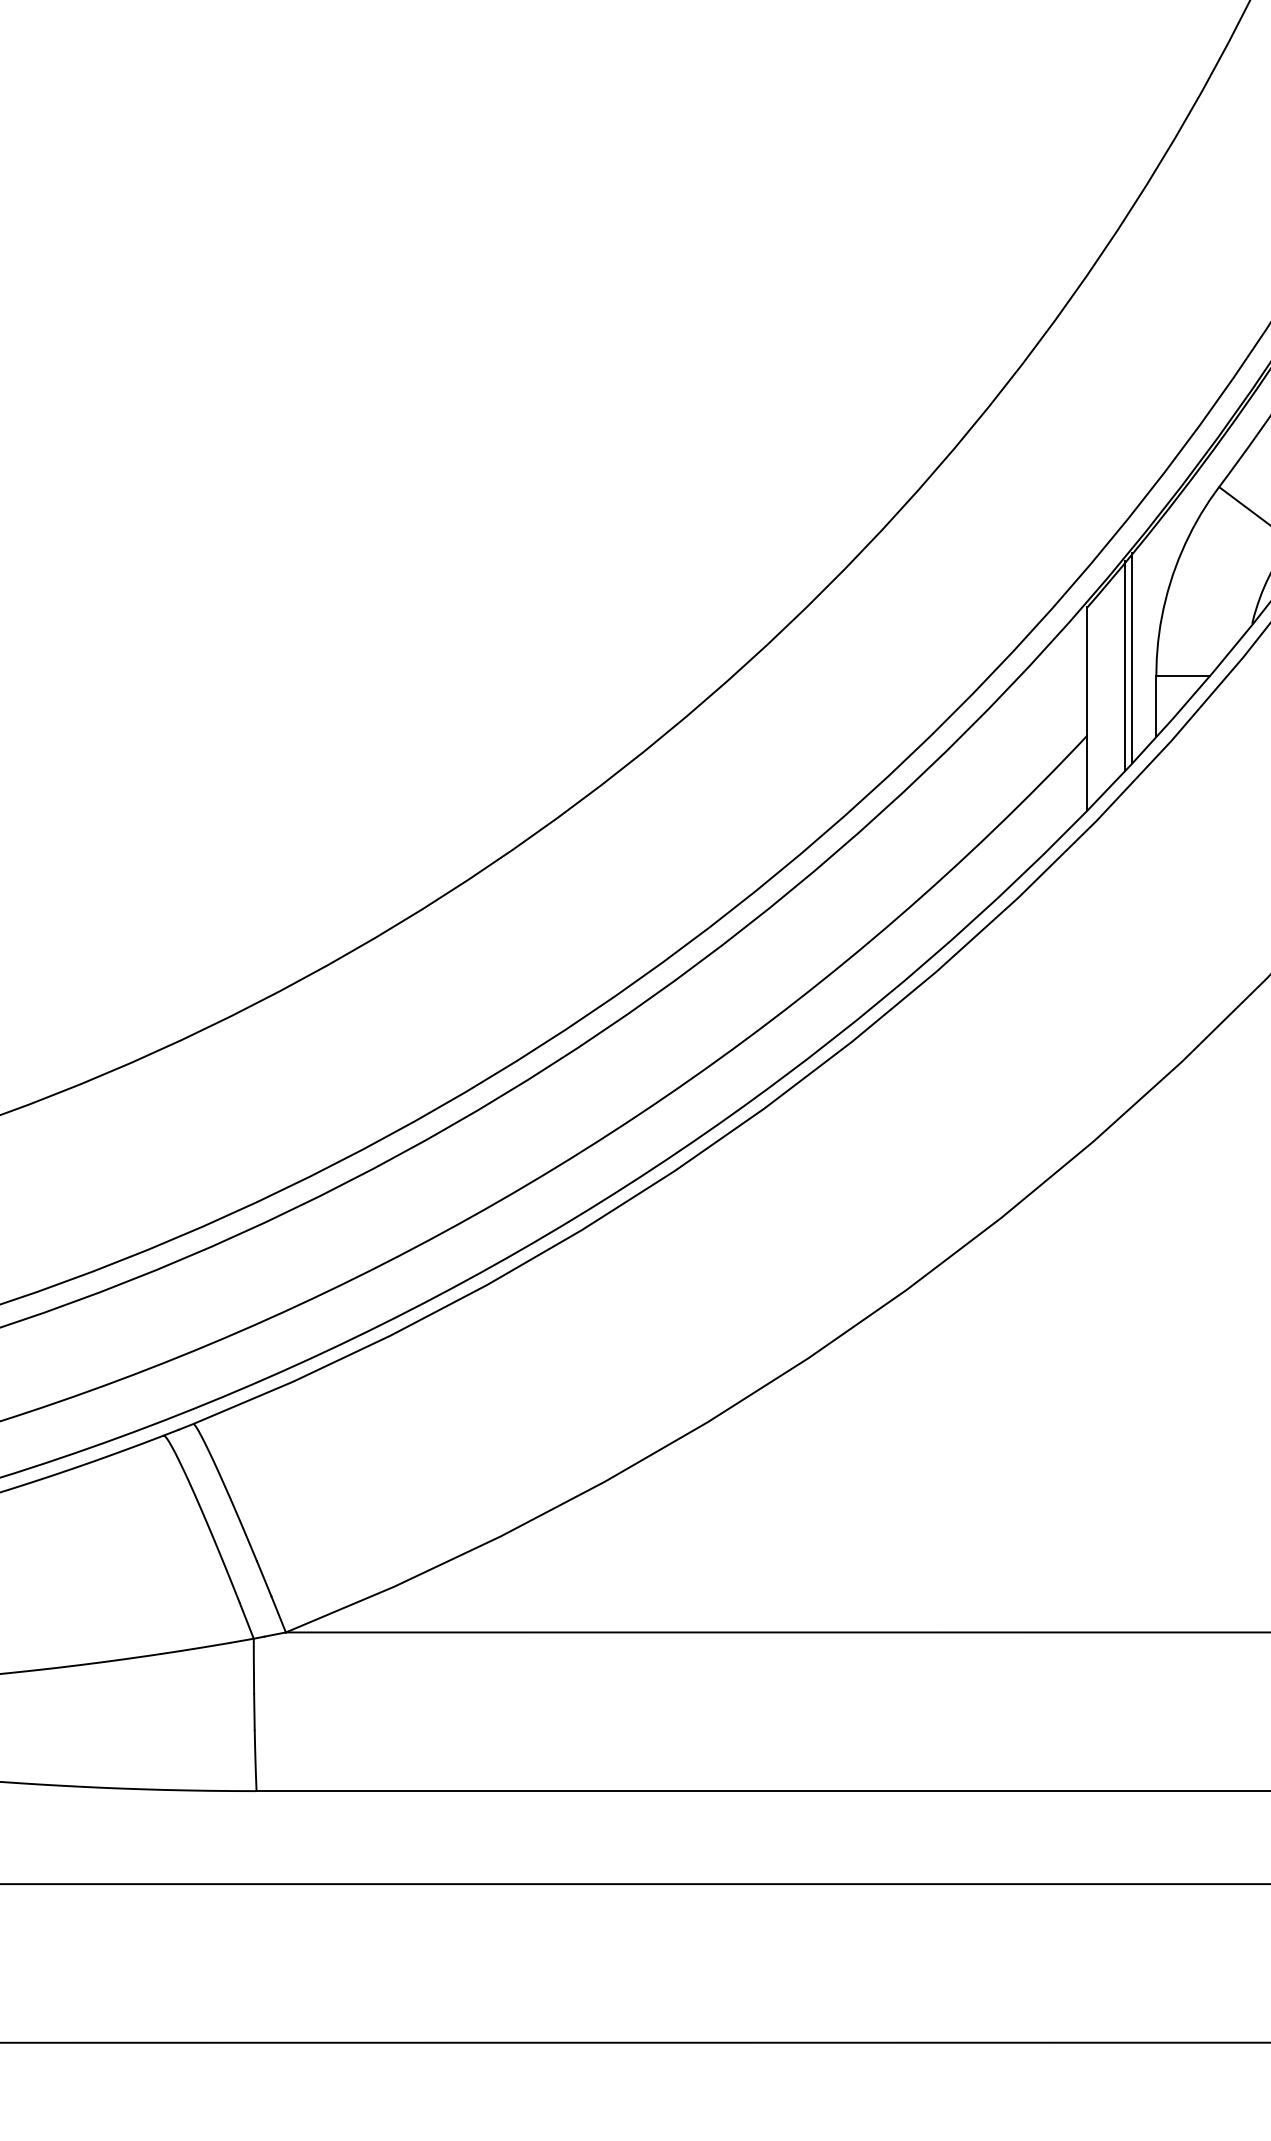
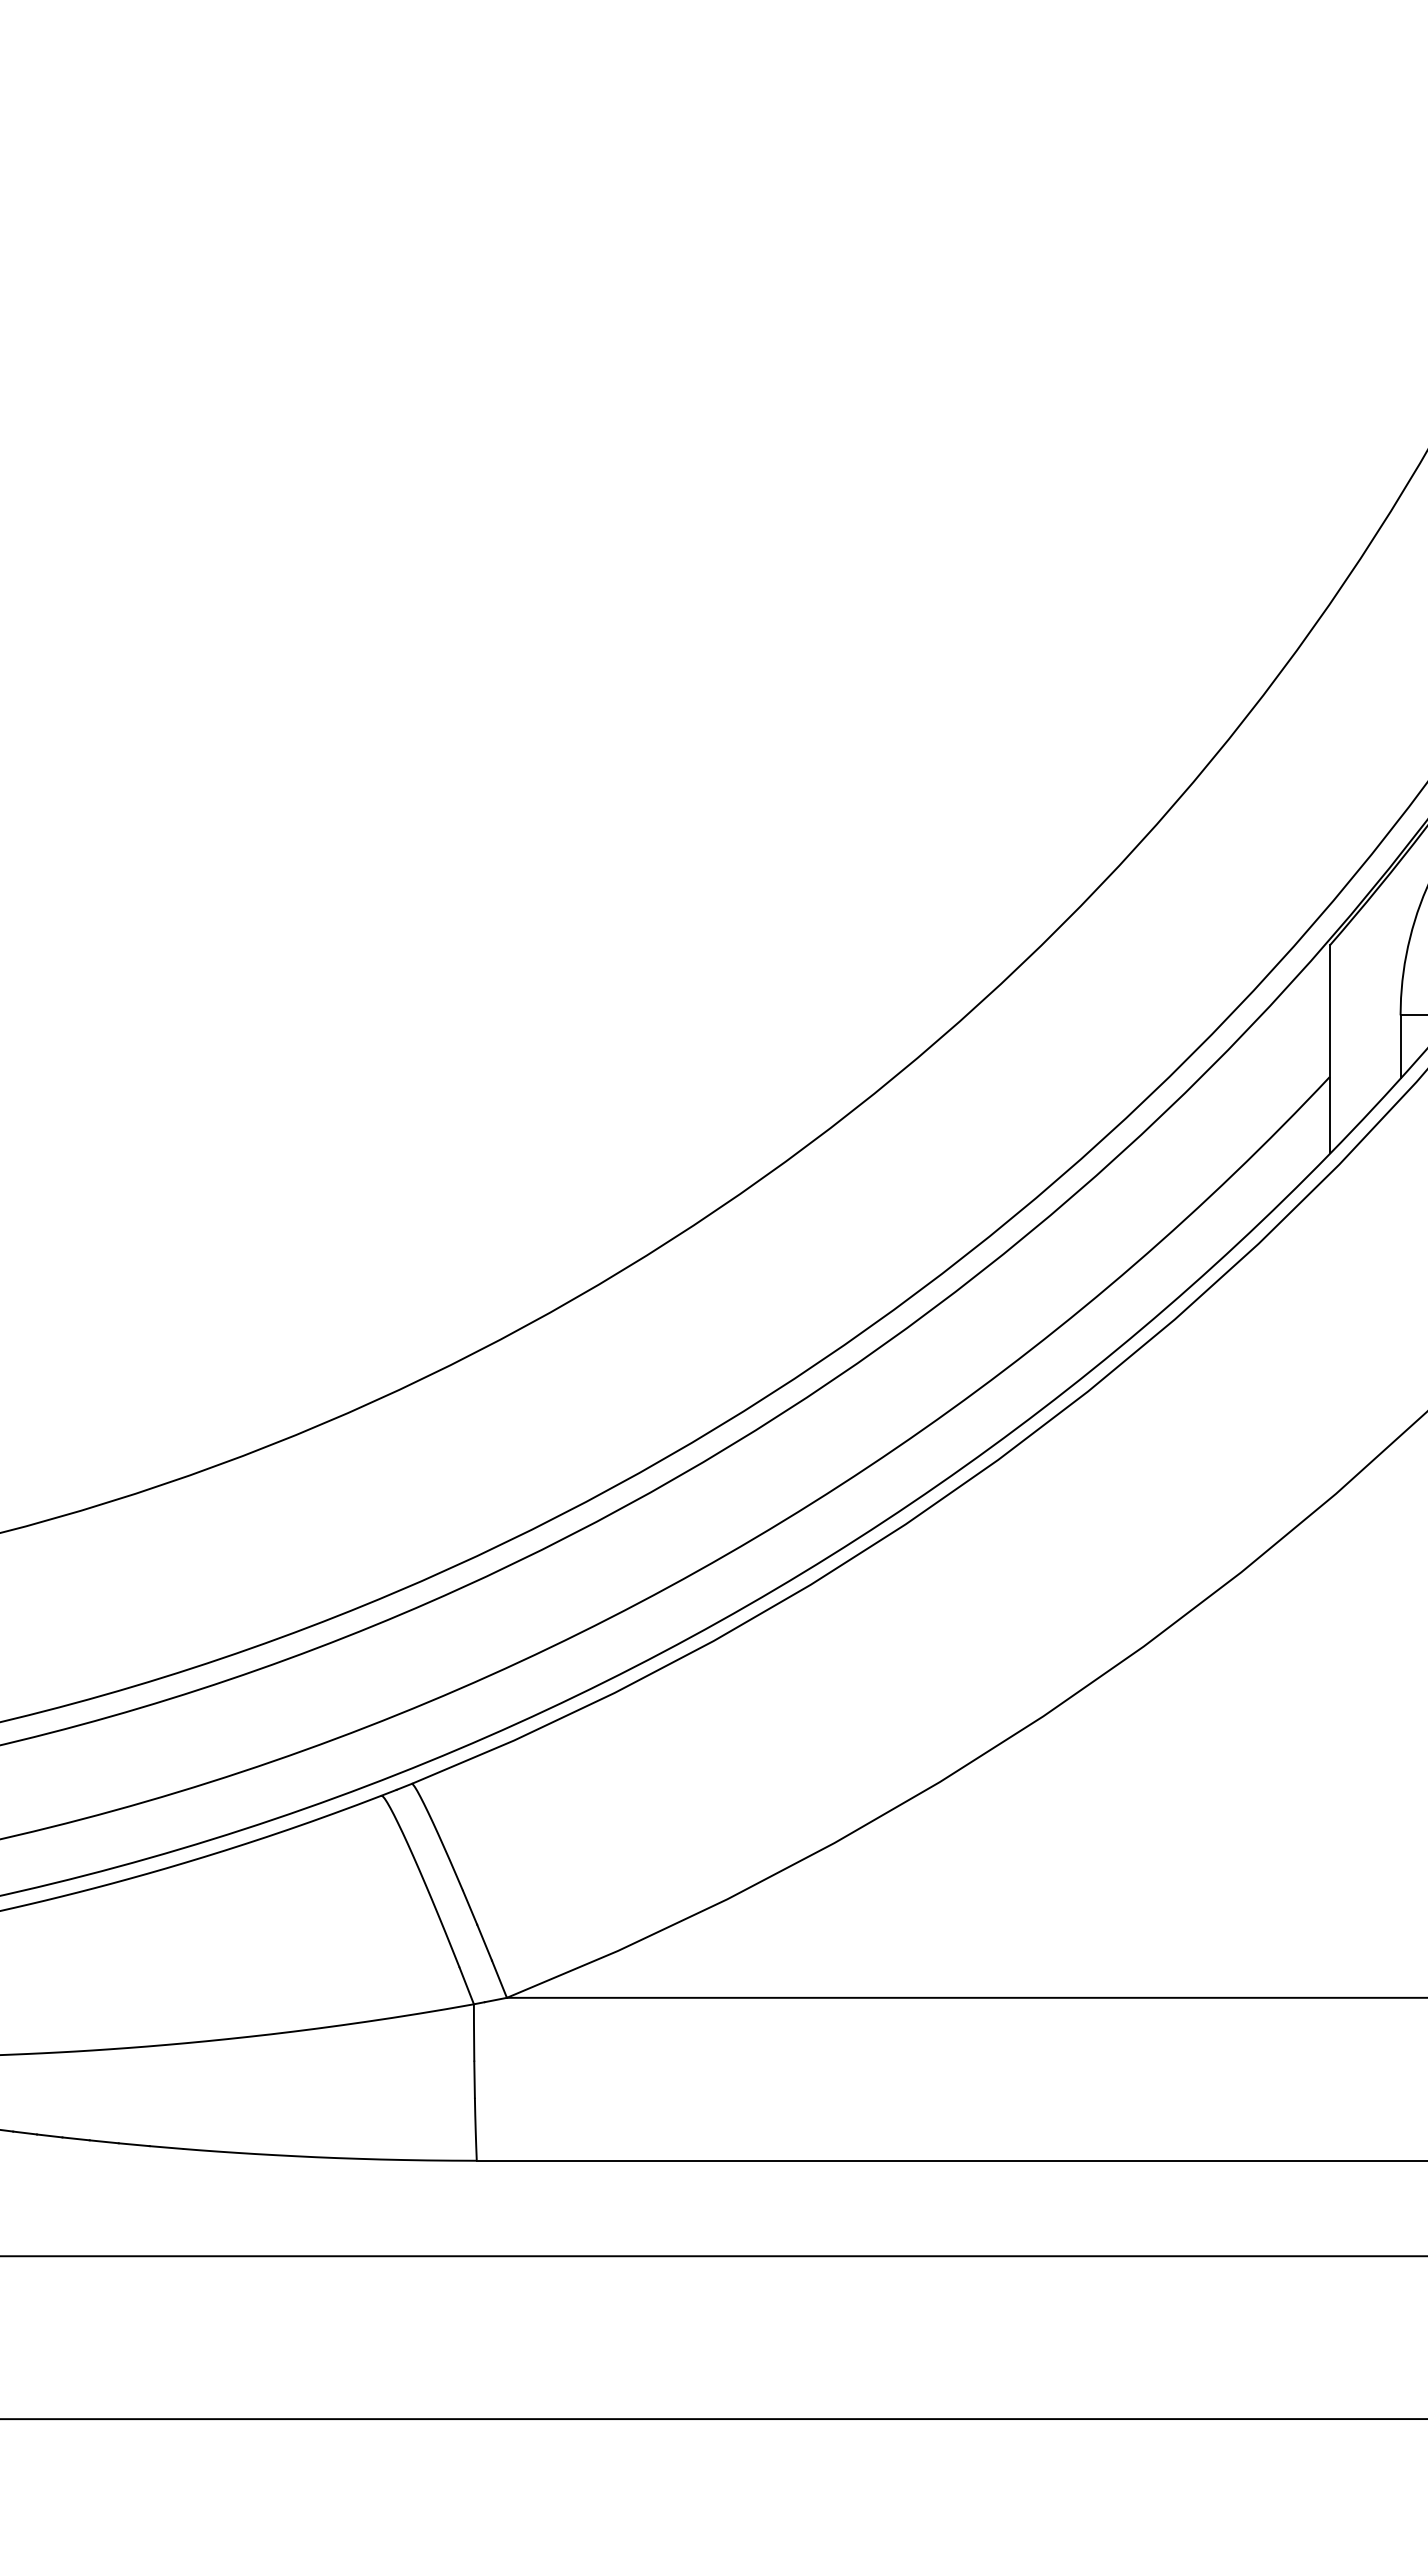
line: (1131, 658) -> (1375, 997), removed
line: (1125, 665) -> (1368, 1005), removed

